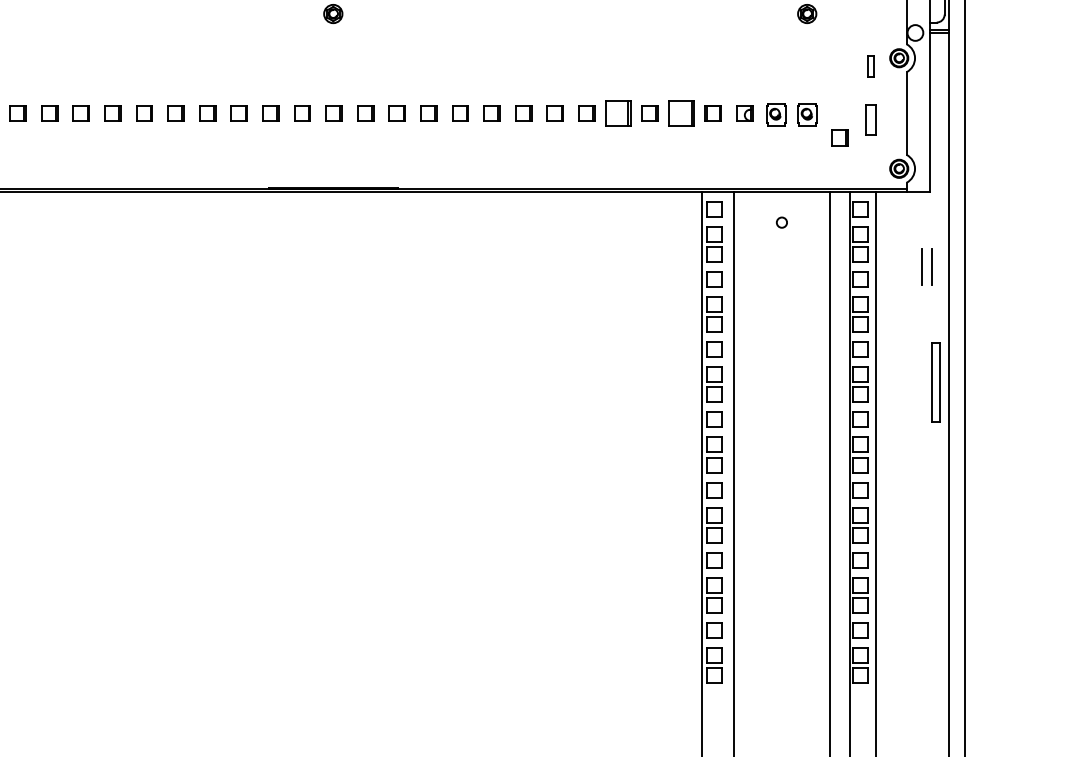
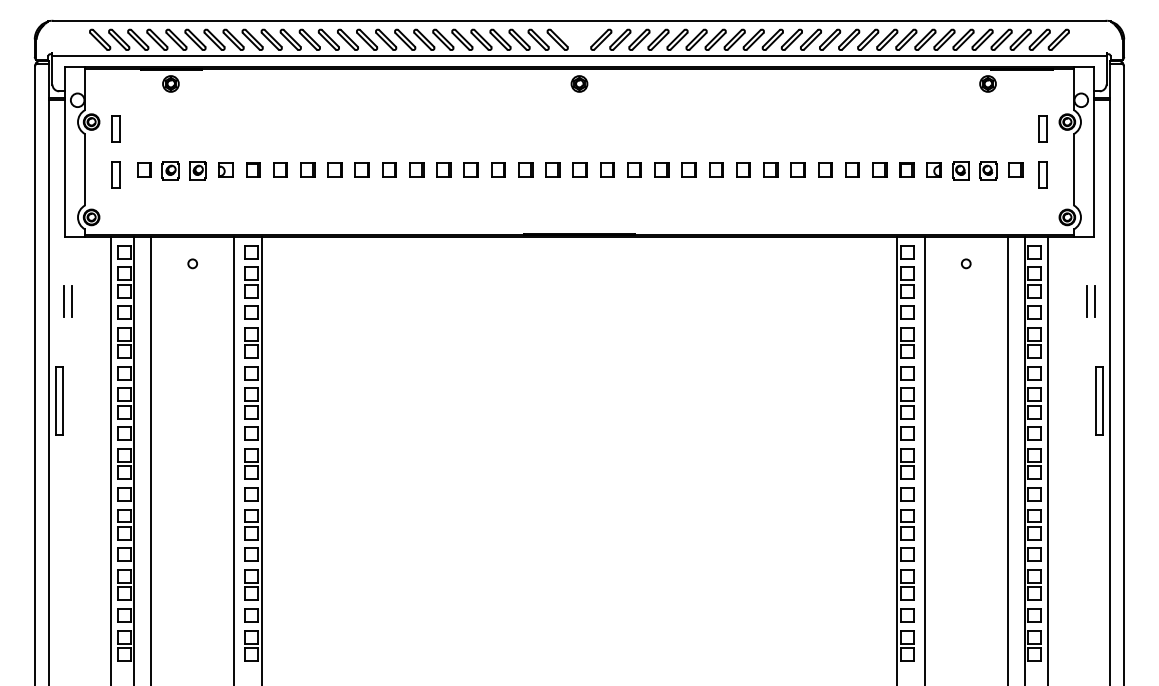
part: (870, 65) -> (1042, 128), size x1.43
part: (618, 113) -> (825, 169), size x0.62
part: (681, 113) -> (879, 169), size x0.62
part: (839, 137) -> (1015, 169), moved

